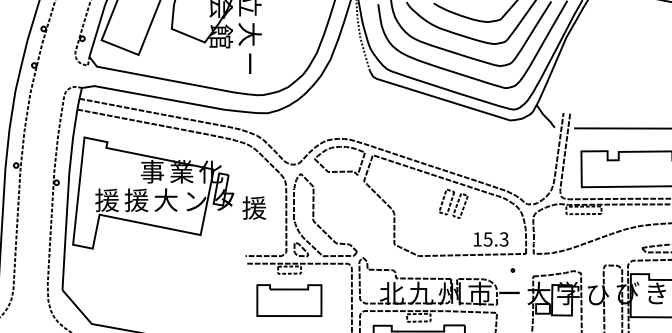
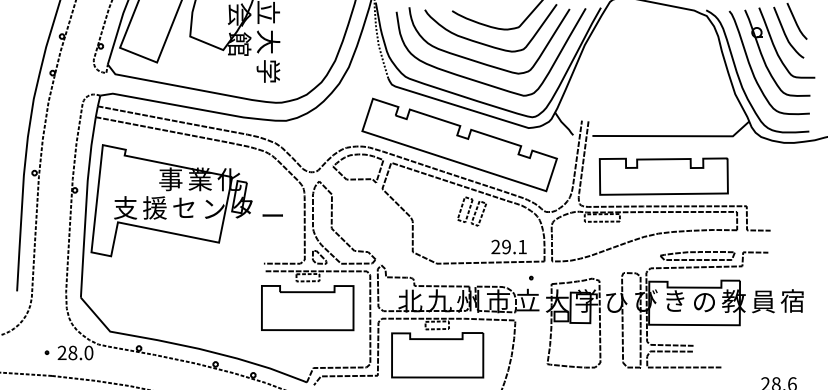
text: (250, 63) -> (268, 71), ー -> 学
part: (441, 136) -> (459, 144), added
text: (107, 199) -> (125, 207), 援 -> 支
text: (166, 199) -> (184, 207), 大 -> セ
text: (254, 207) -> (272, 215), 援 -> ー
text: (490, 238) -> (508, 246), 15.3 -> 29.1
text: (509, 291) -> (527, 299), ー -> 立
part: (289, 300) -> (307, 308), size x1.43

